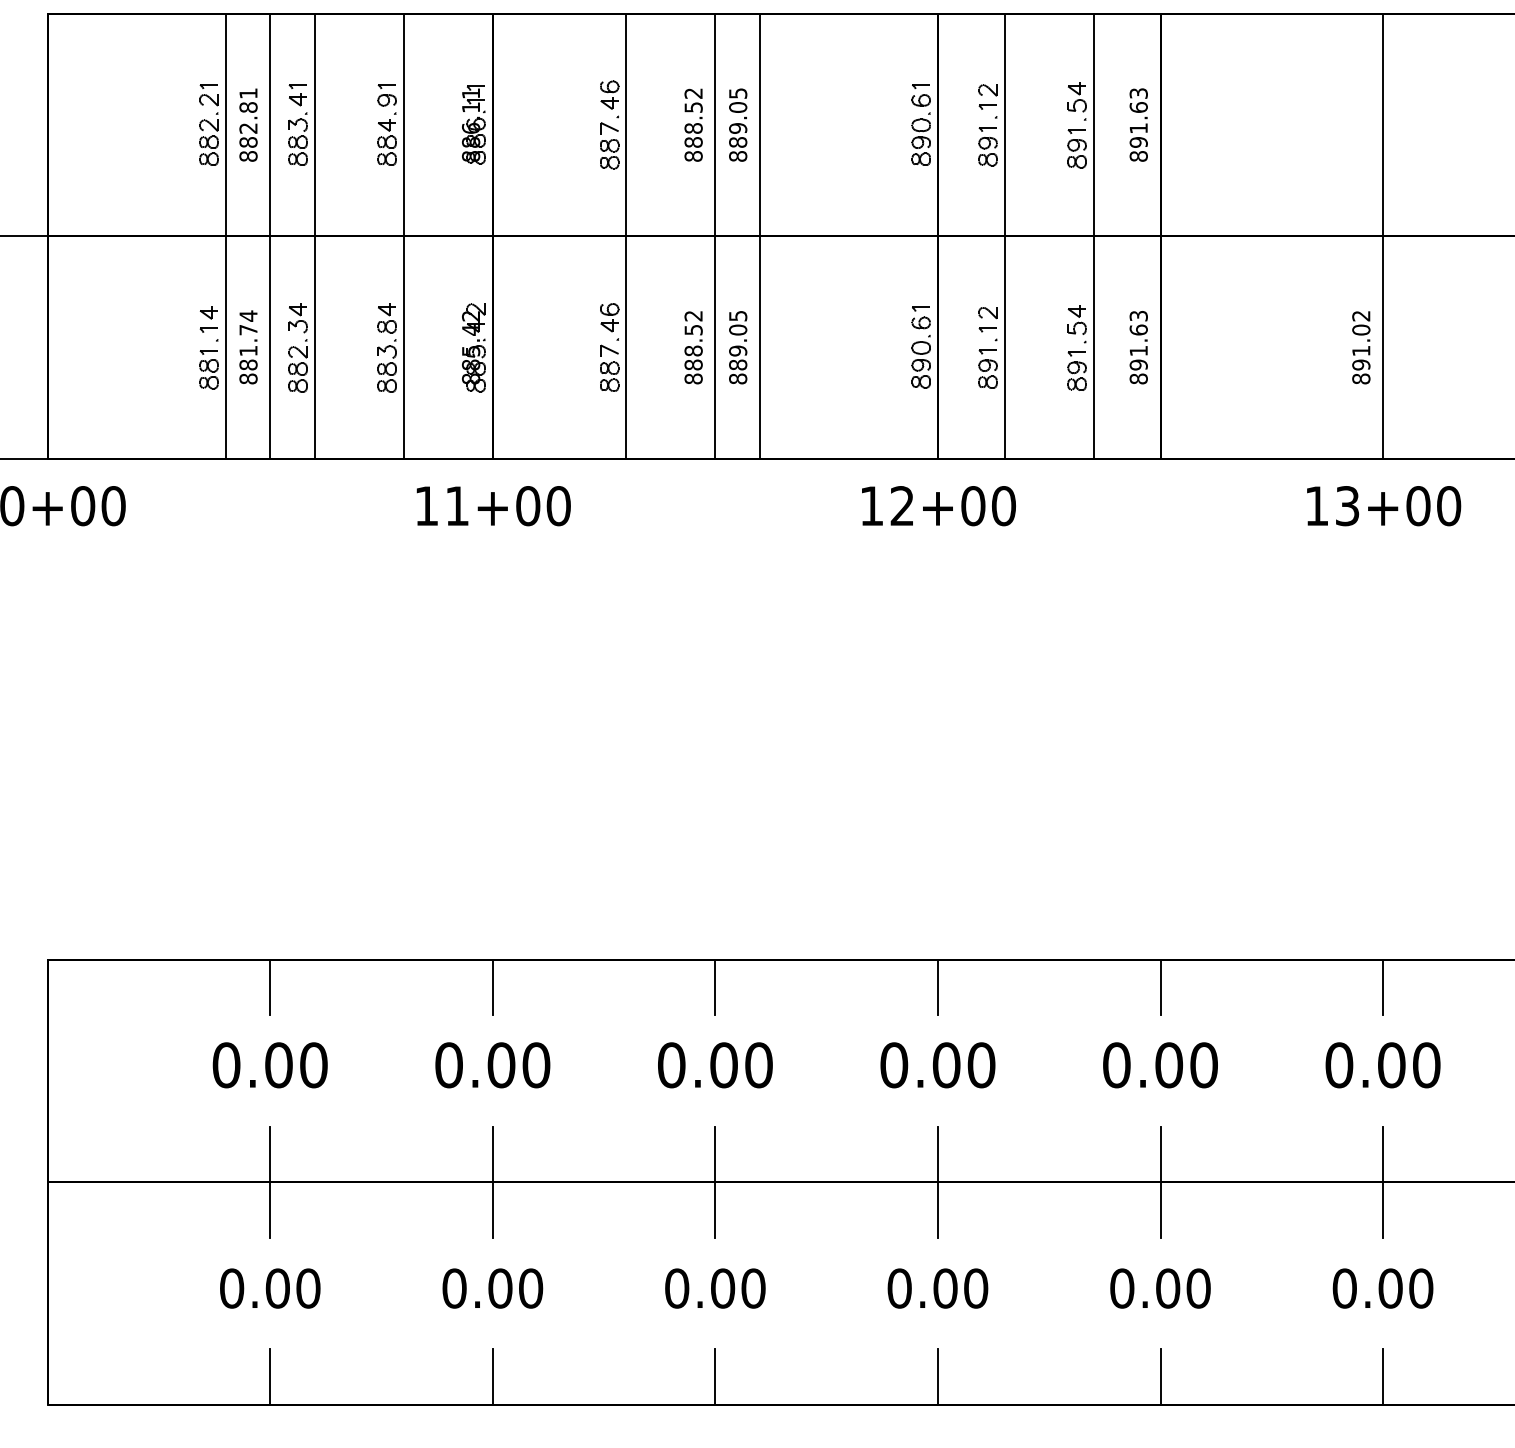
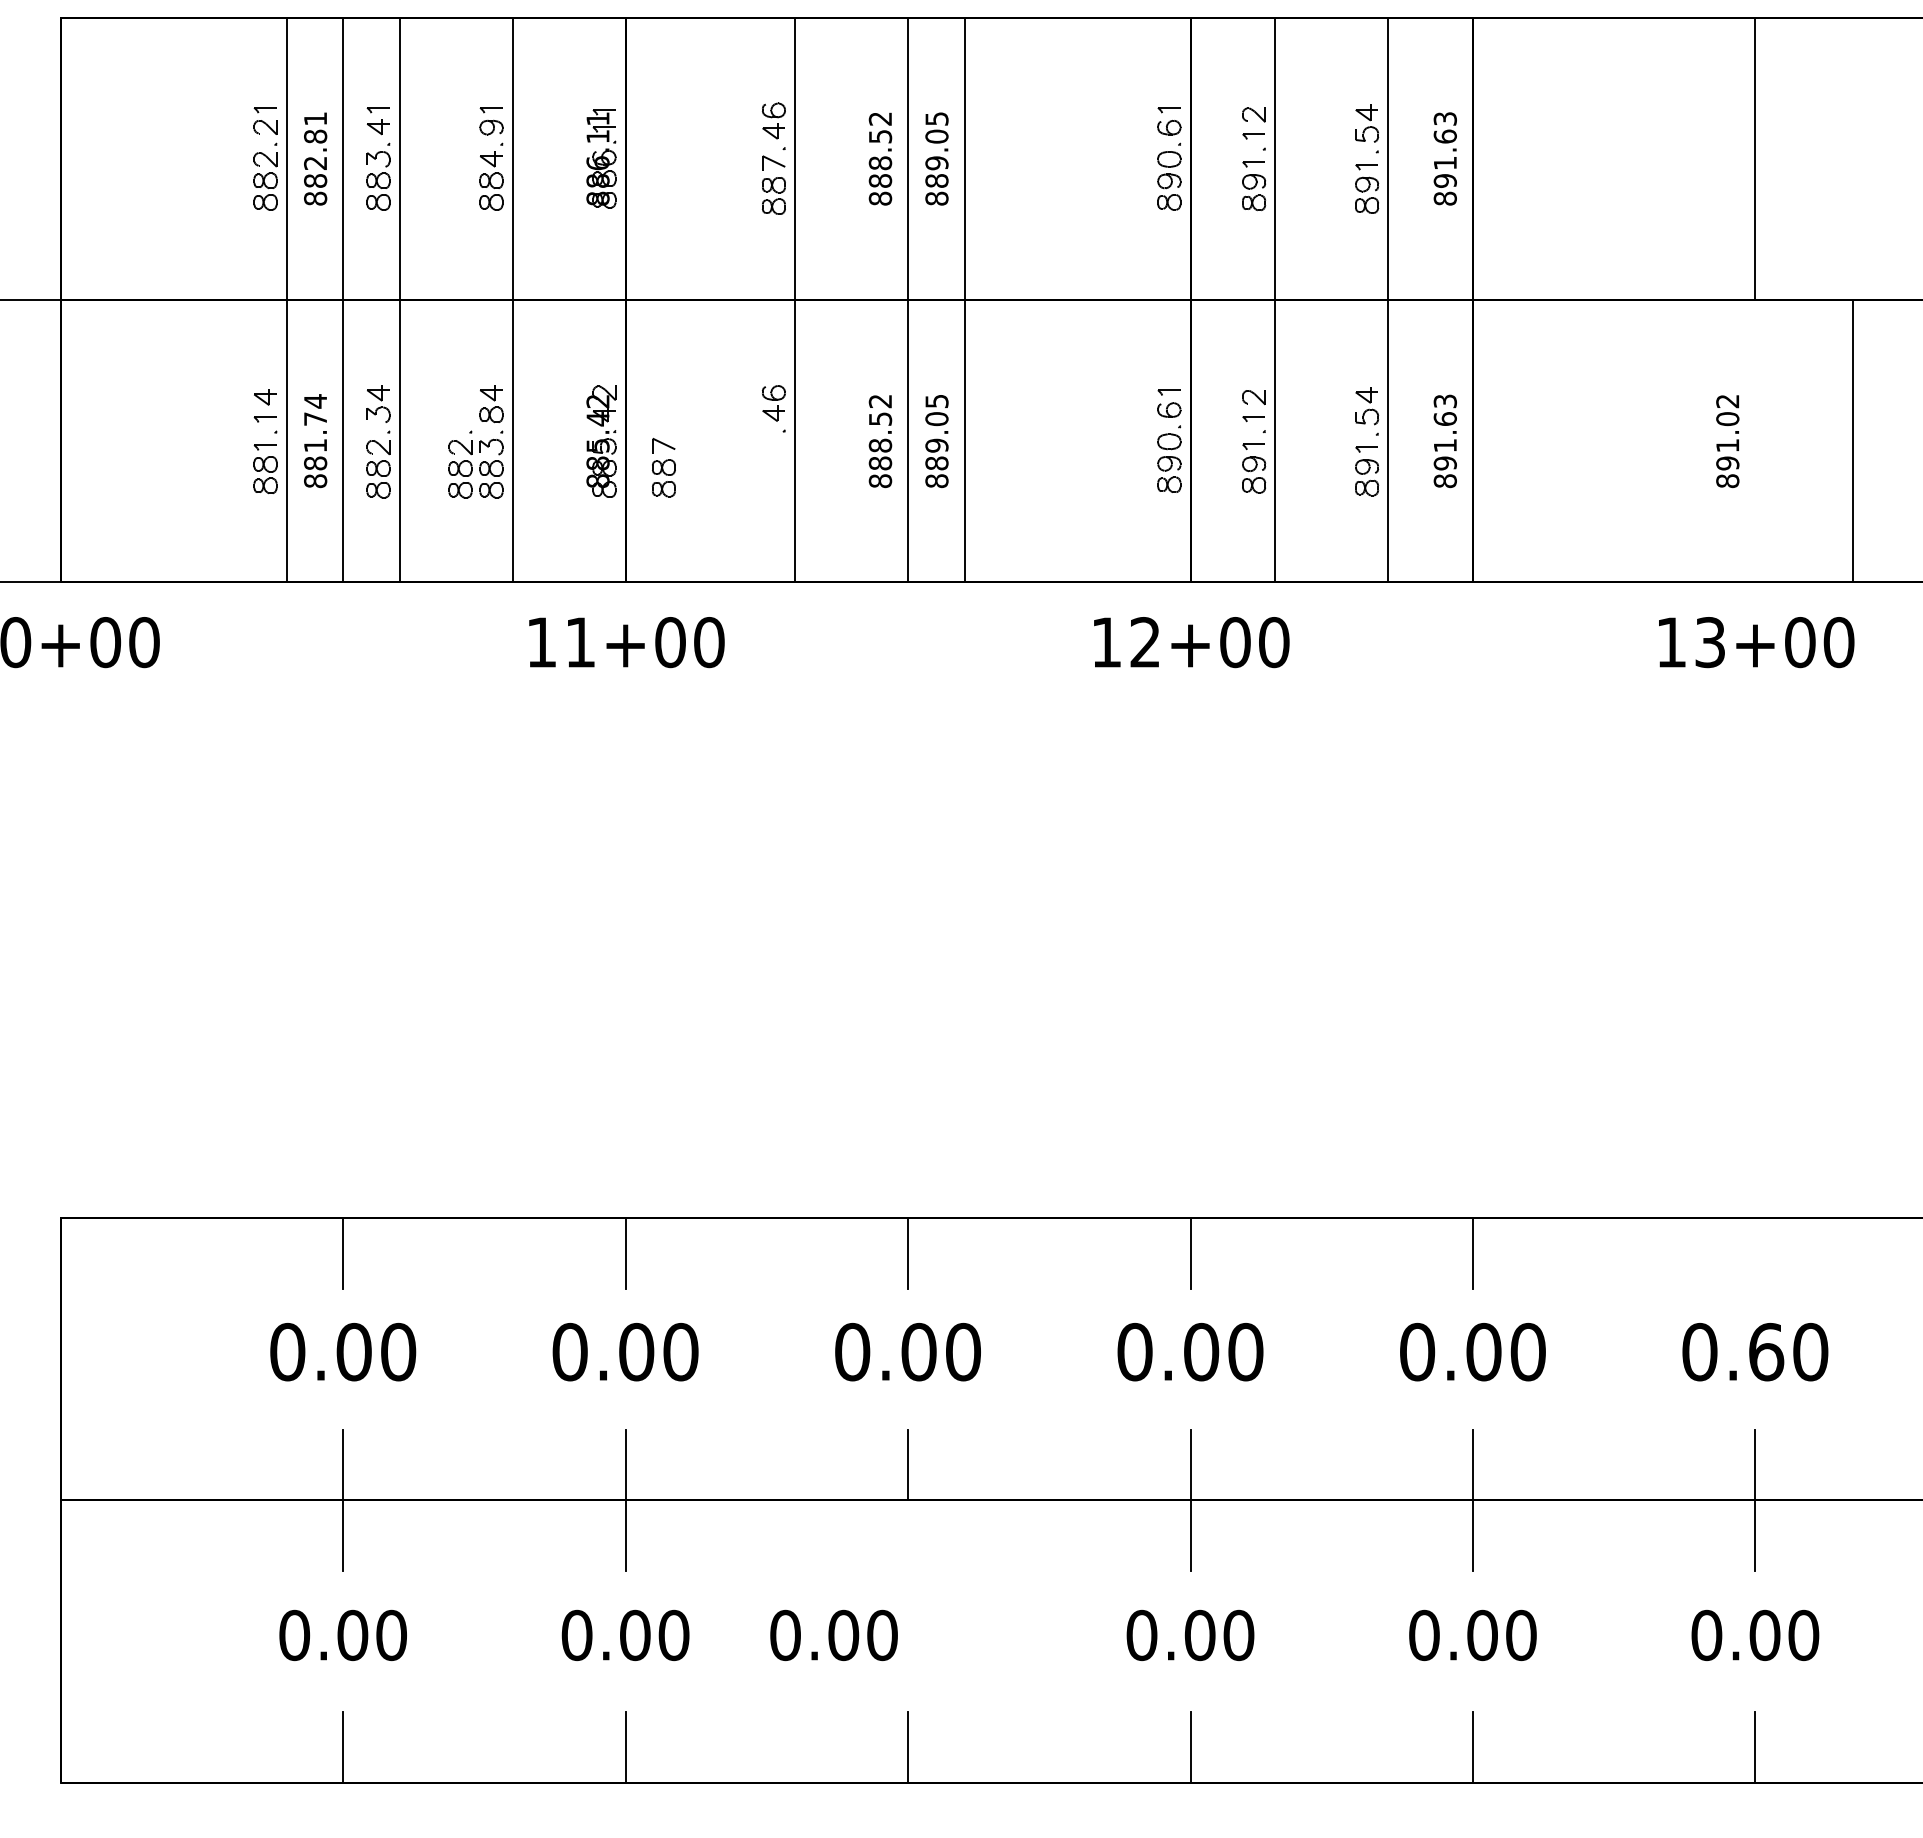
line: (1383, 347) -> (1853, 441), moved
part: (362, 365) -> (460, 464), added
part: (609, 368) -> (663, 467), moved
line: (1383, 986) -> (1755, 1252), removed
text: (1391, 1064) -> (1766, 1351), 0.00 -> 0.60
line: (715, 1209) -> (908, 1535), removed
text: (714, 1288) -> (833, 1635), moved

